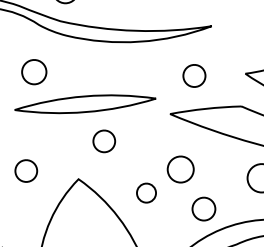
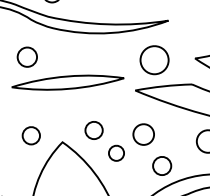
part: (194, 75) -> (154, 59), size x1.6
part: (104, 141) -> (94, 130), moved
part: (26, 170) -> (31, 135), moved

